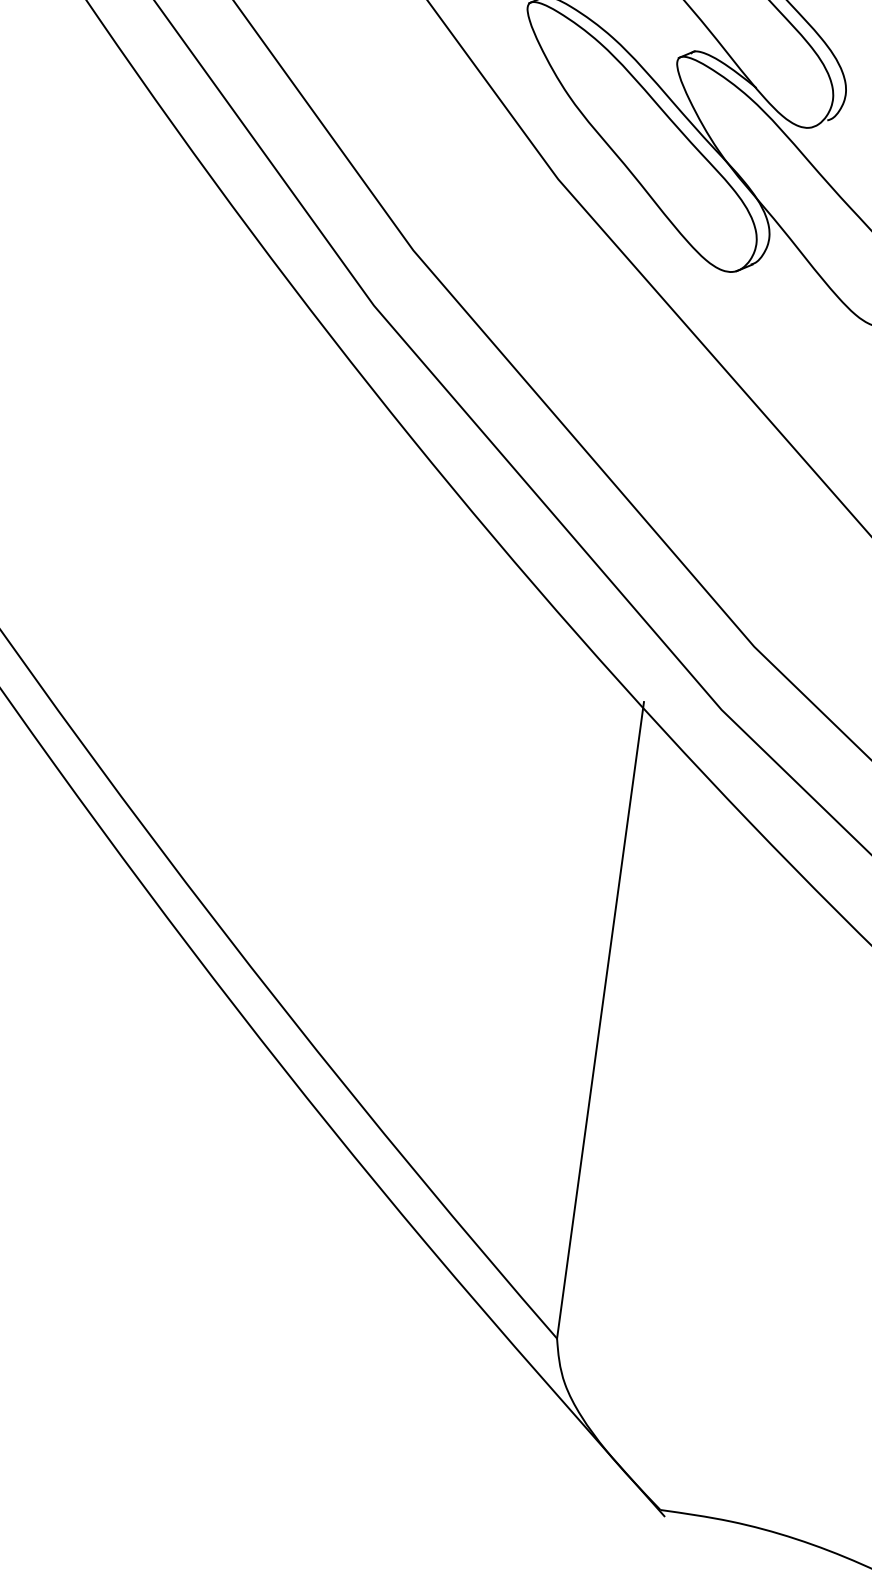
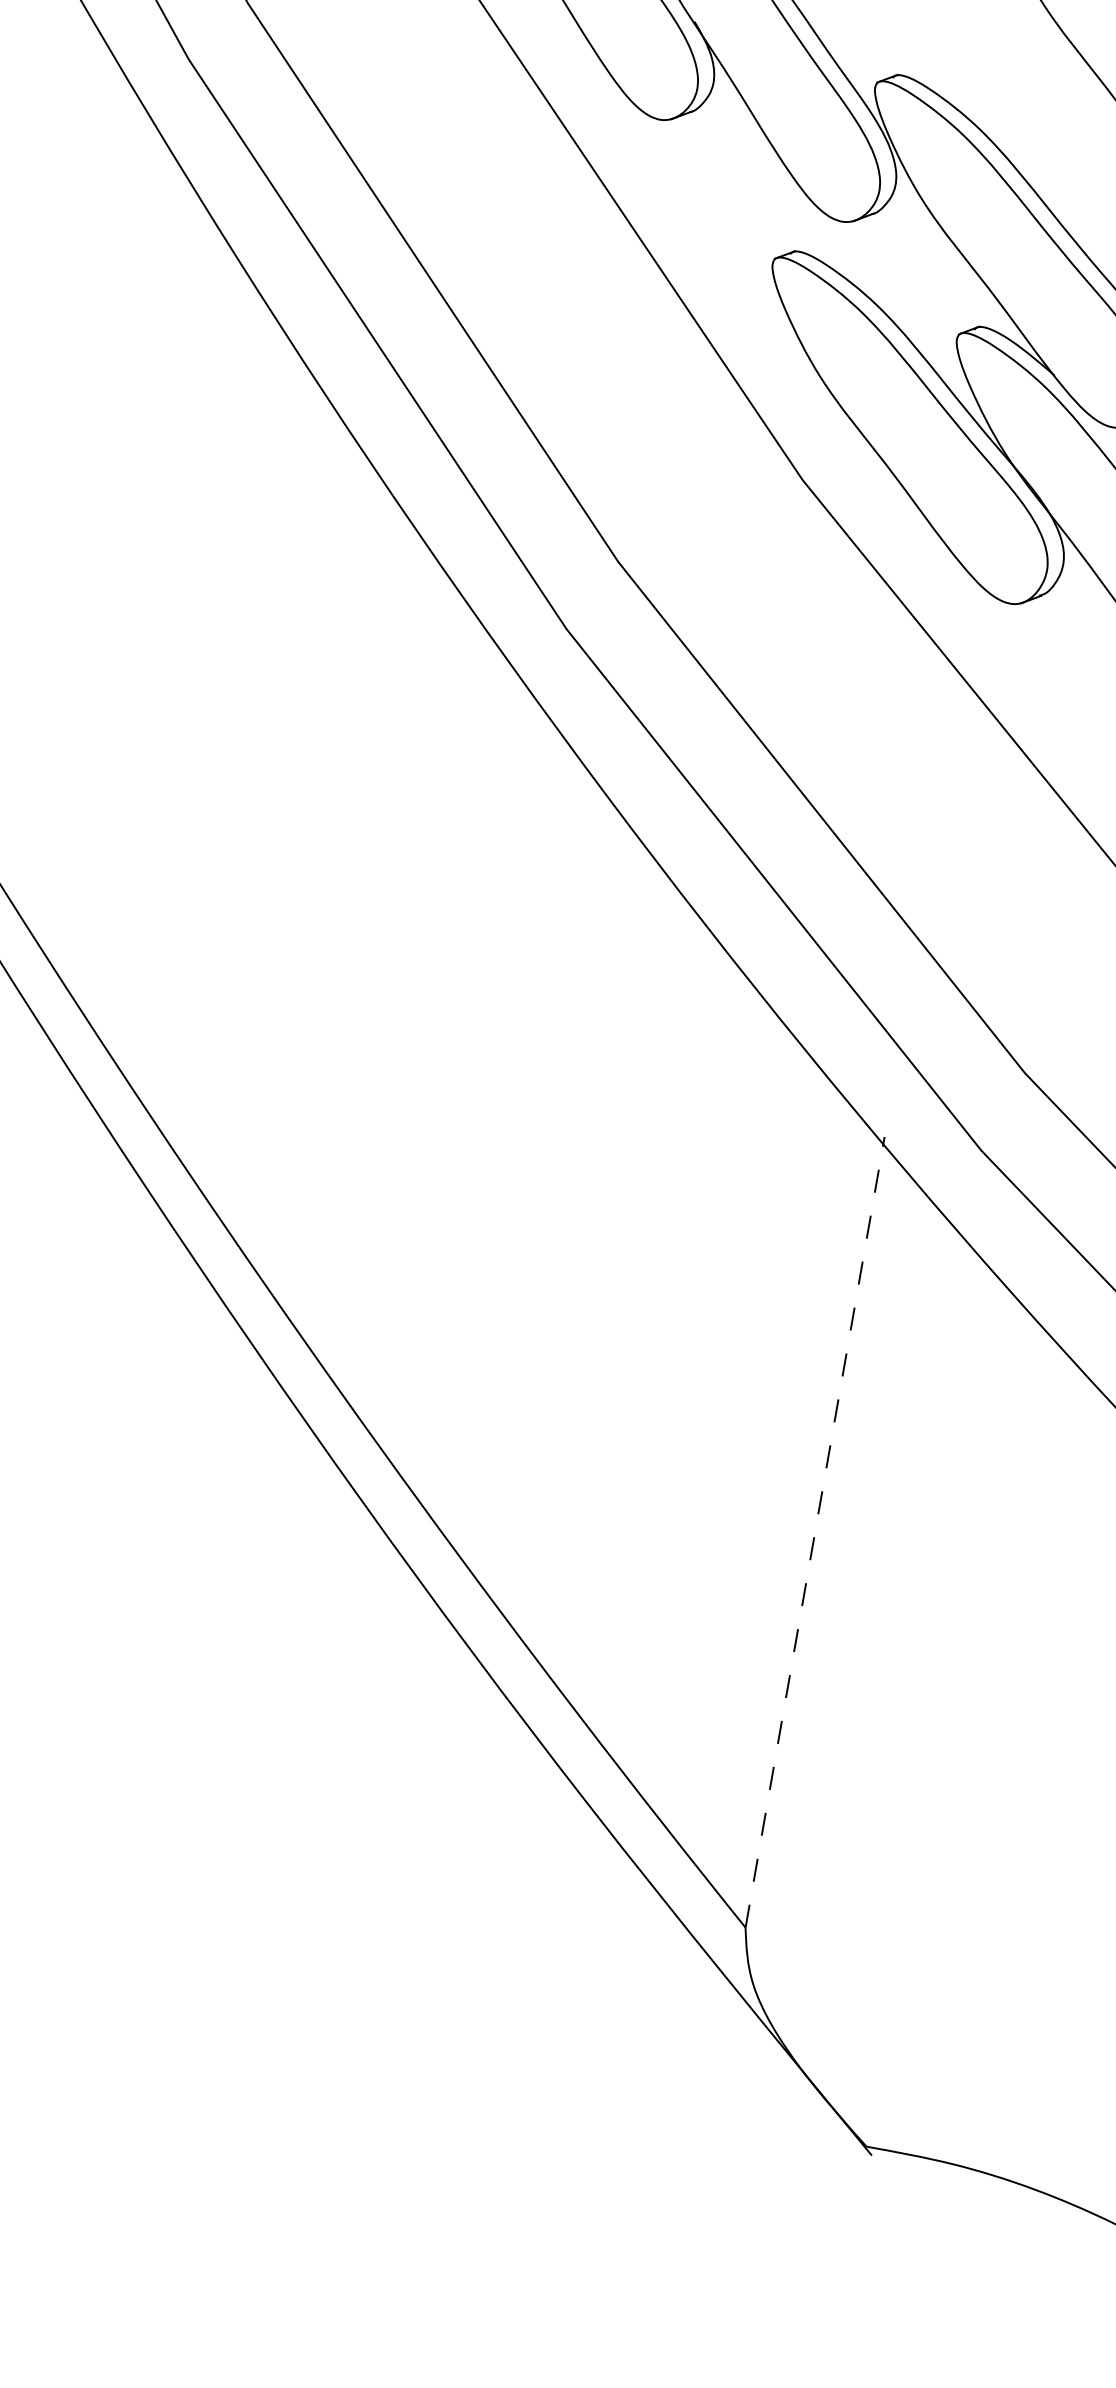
line: (600, 1019) -> (815, 1531), solid -> dashed

